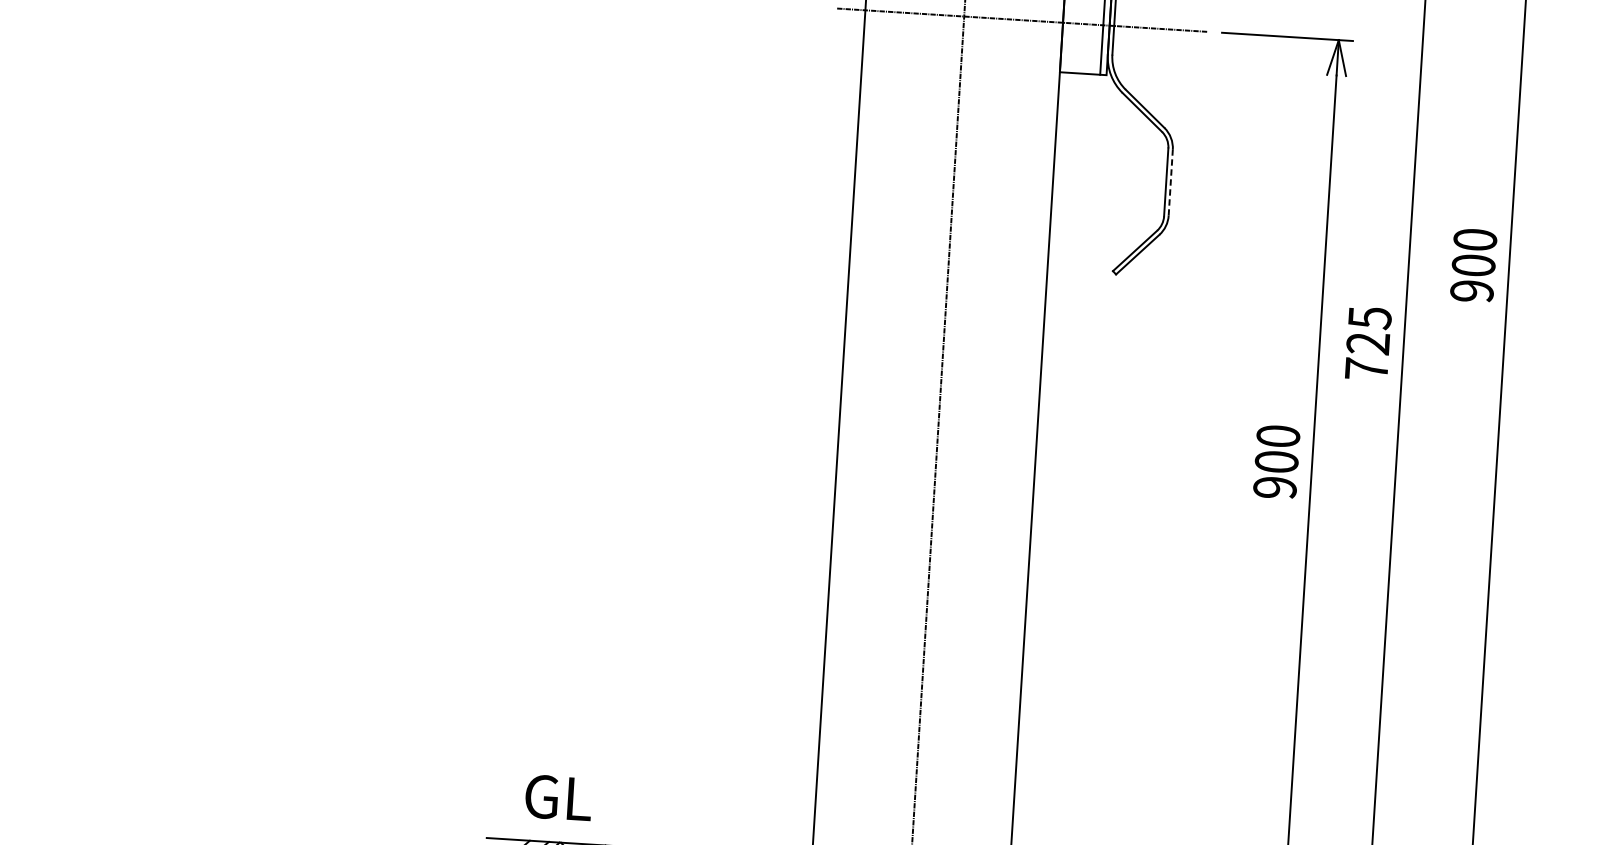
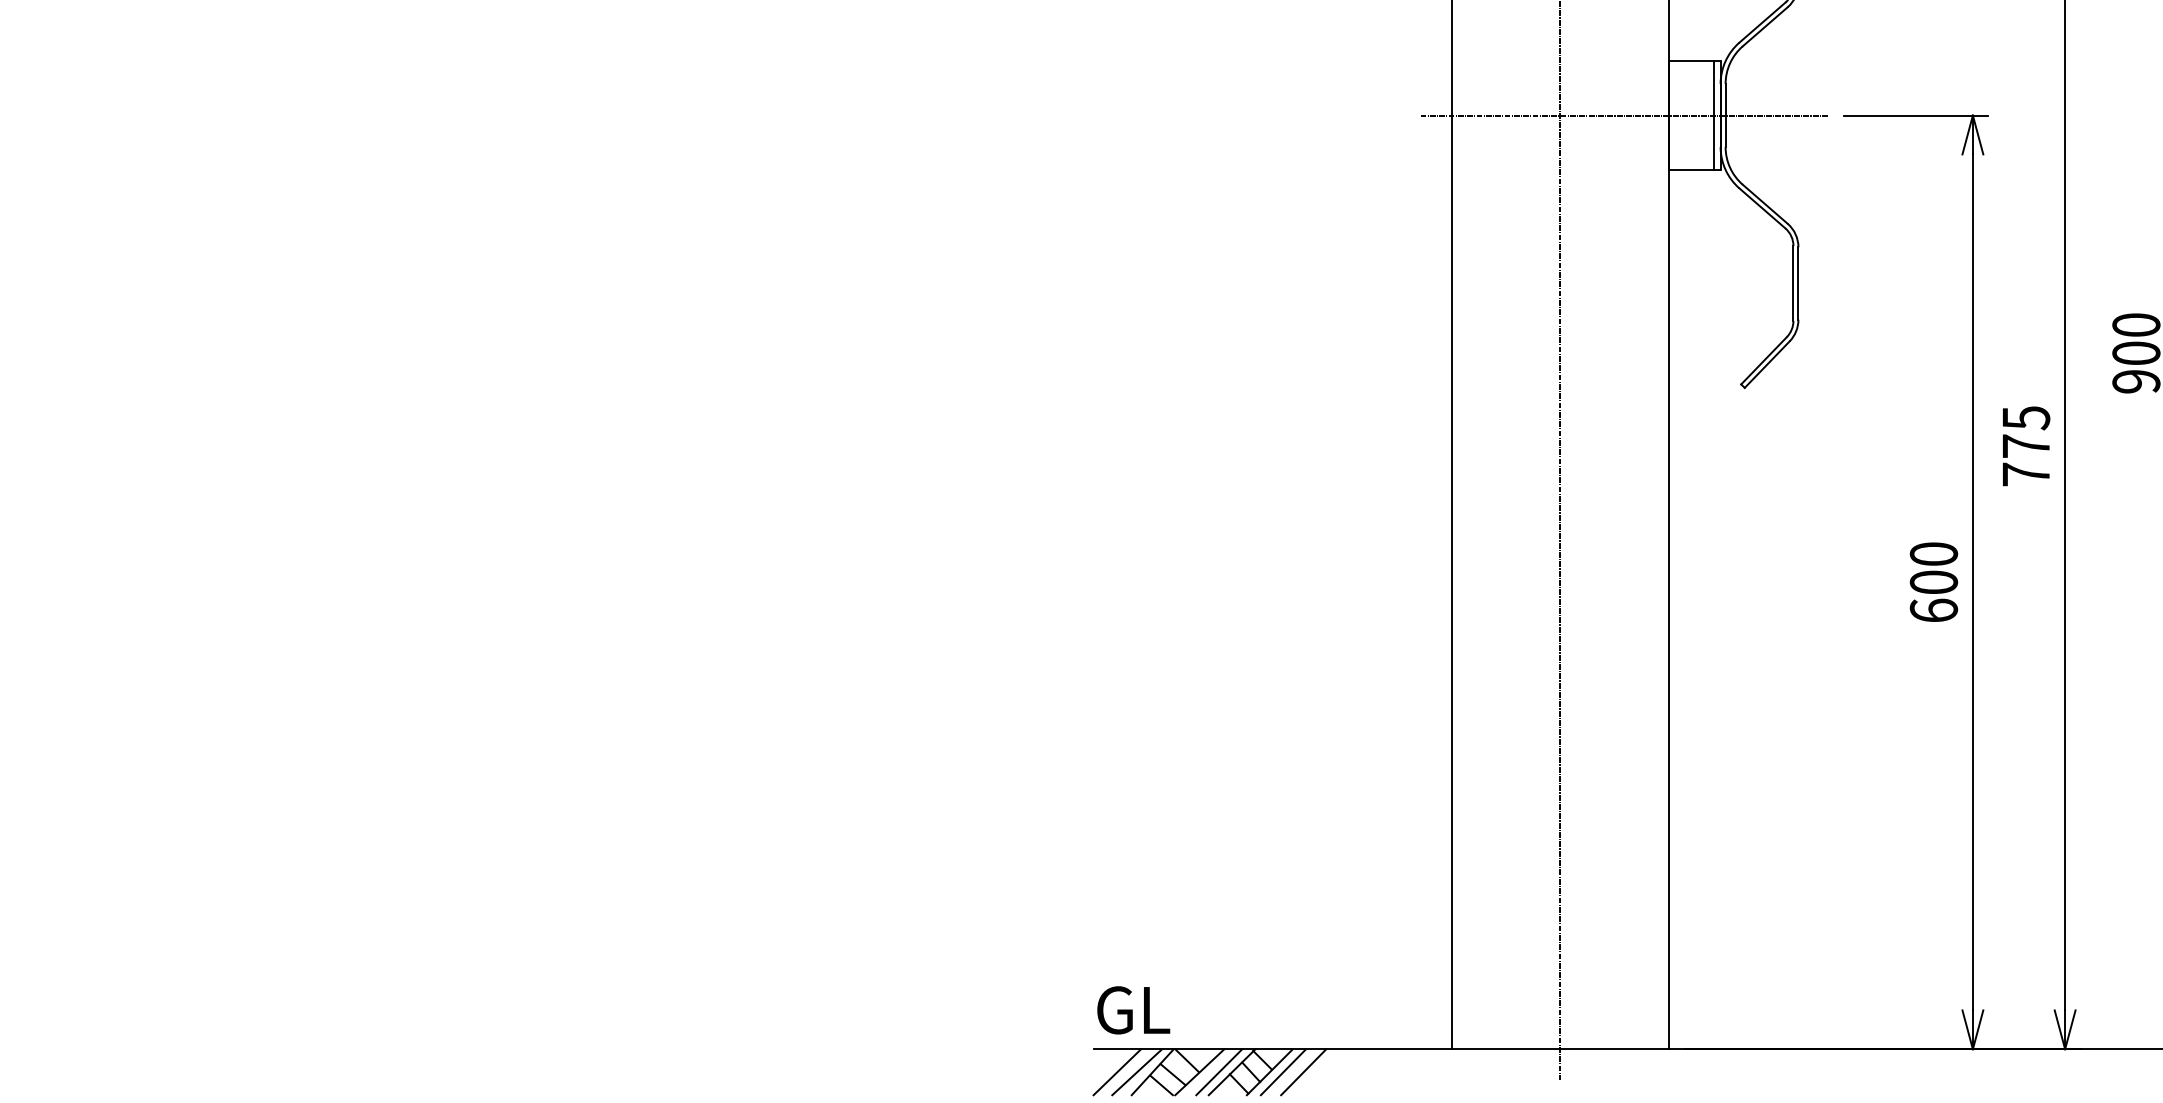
line: (1170, 182) -> (1798, 283), dashed -> solid
text: (1367, 343) -> (2025, 446), 725 -> 775
text: (1274, 487) -> (1933, 610), 900 -> 600
text: (558, 798) -> (1133, 1010), moved

